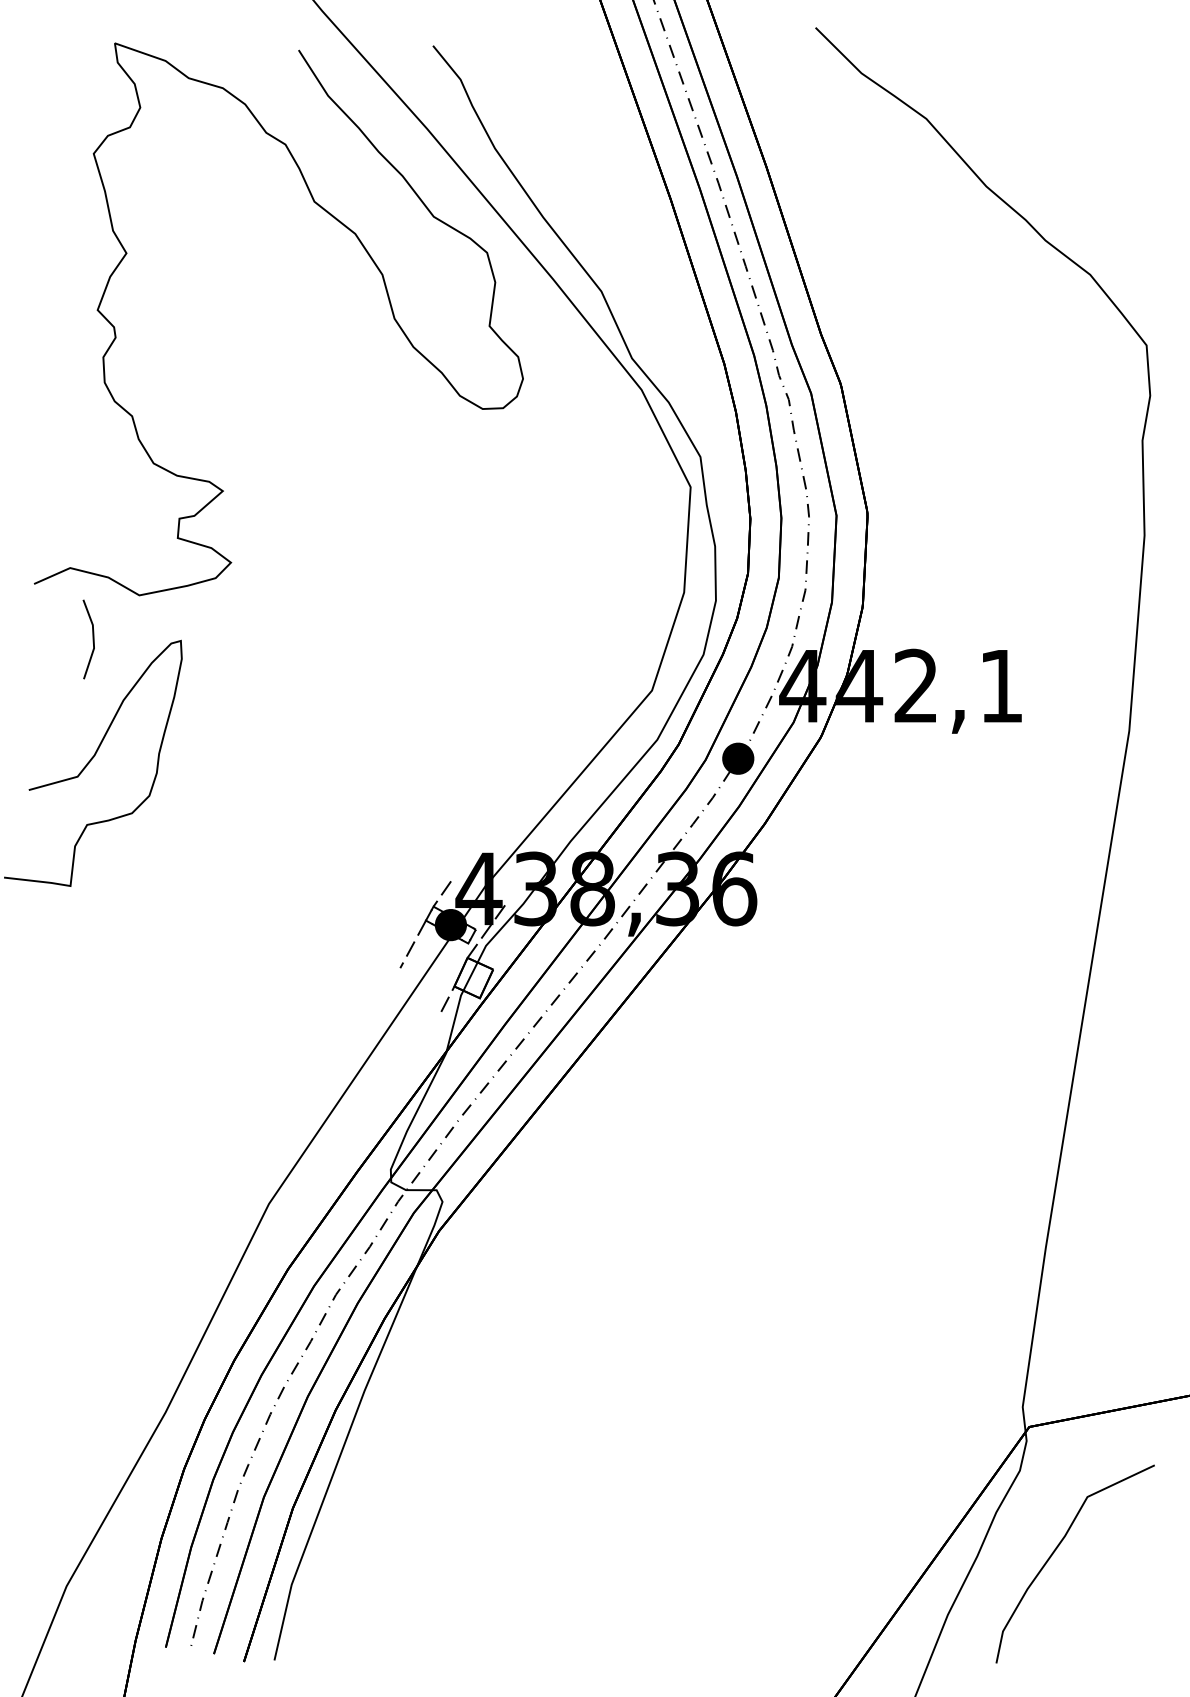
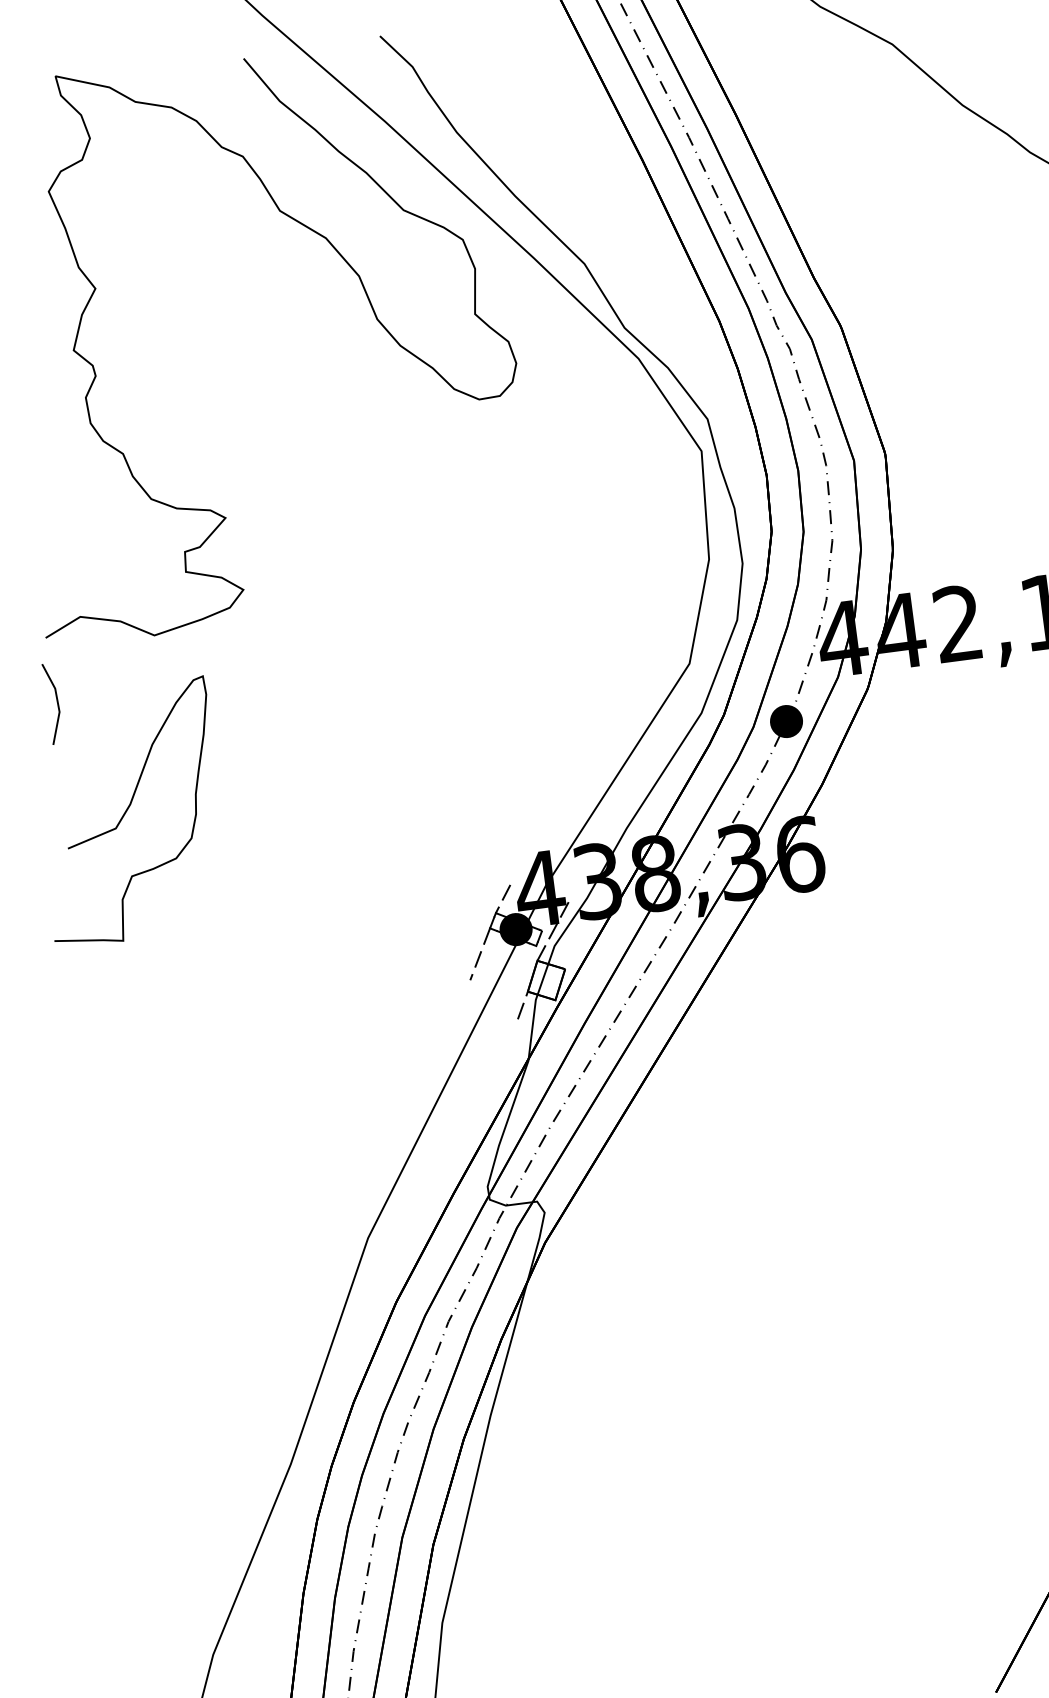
line: (92, 639) -> (56, 703), moved

